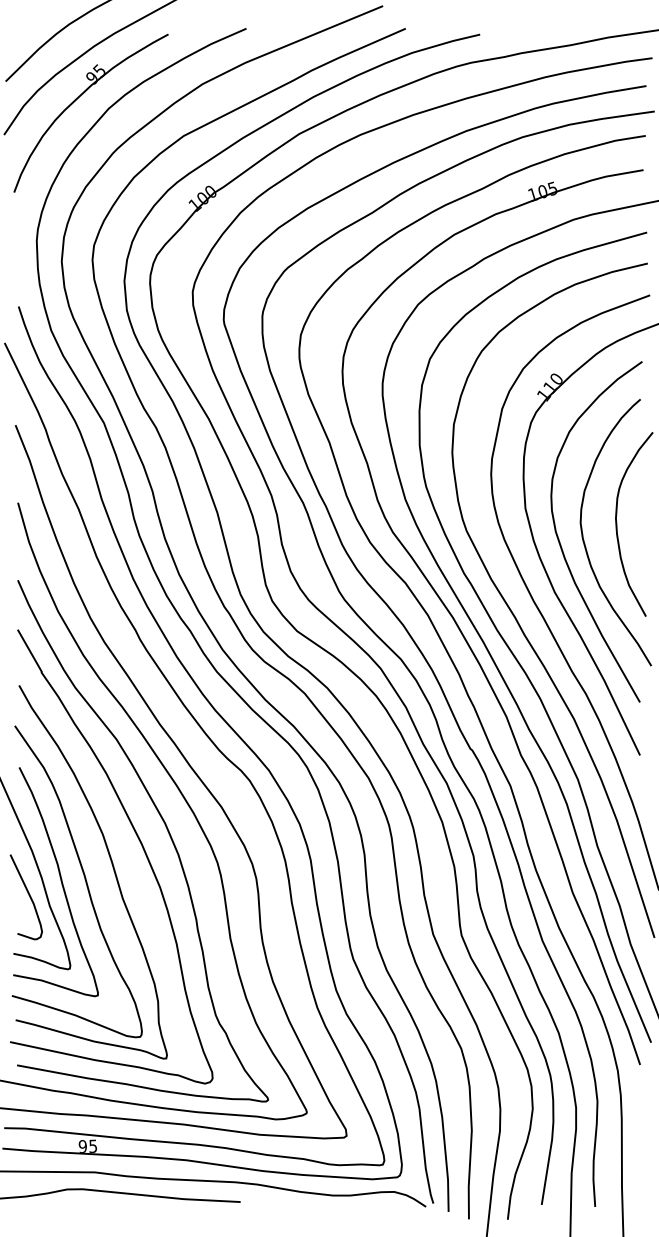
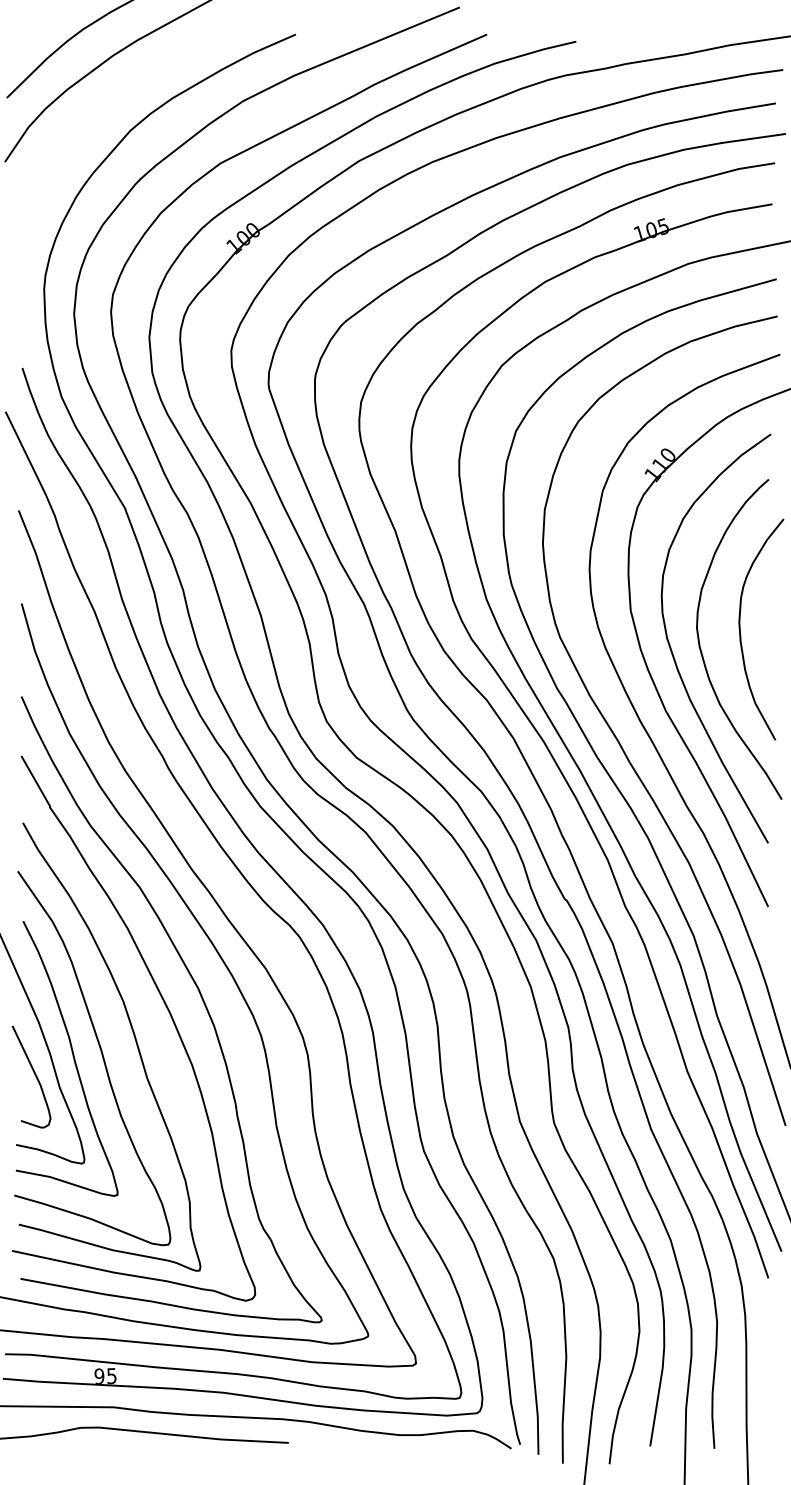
part: (77, 99) -> (93, 119), removed

